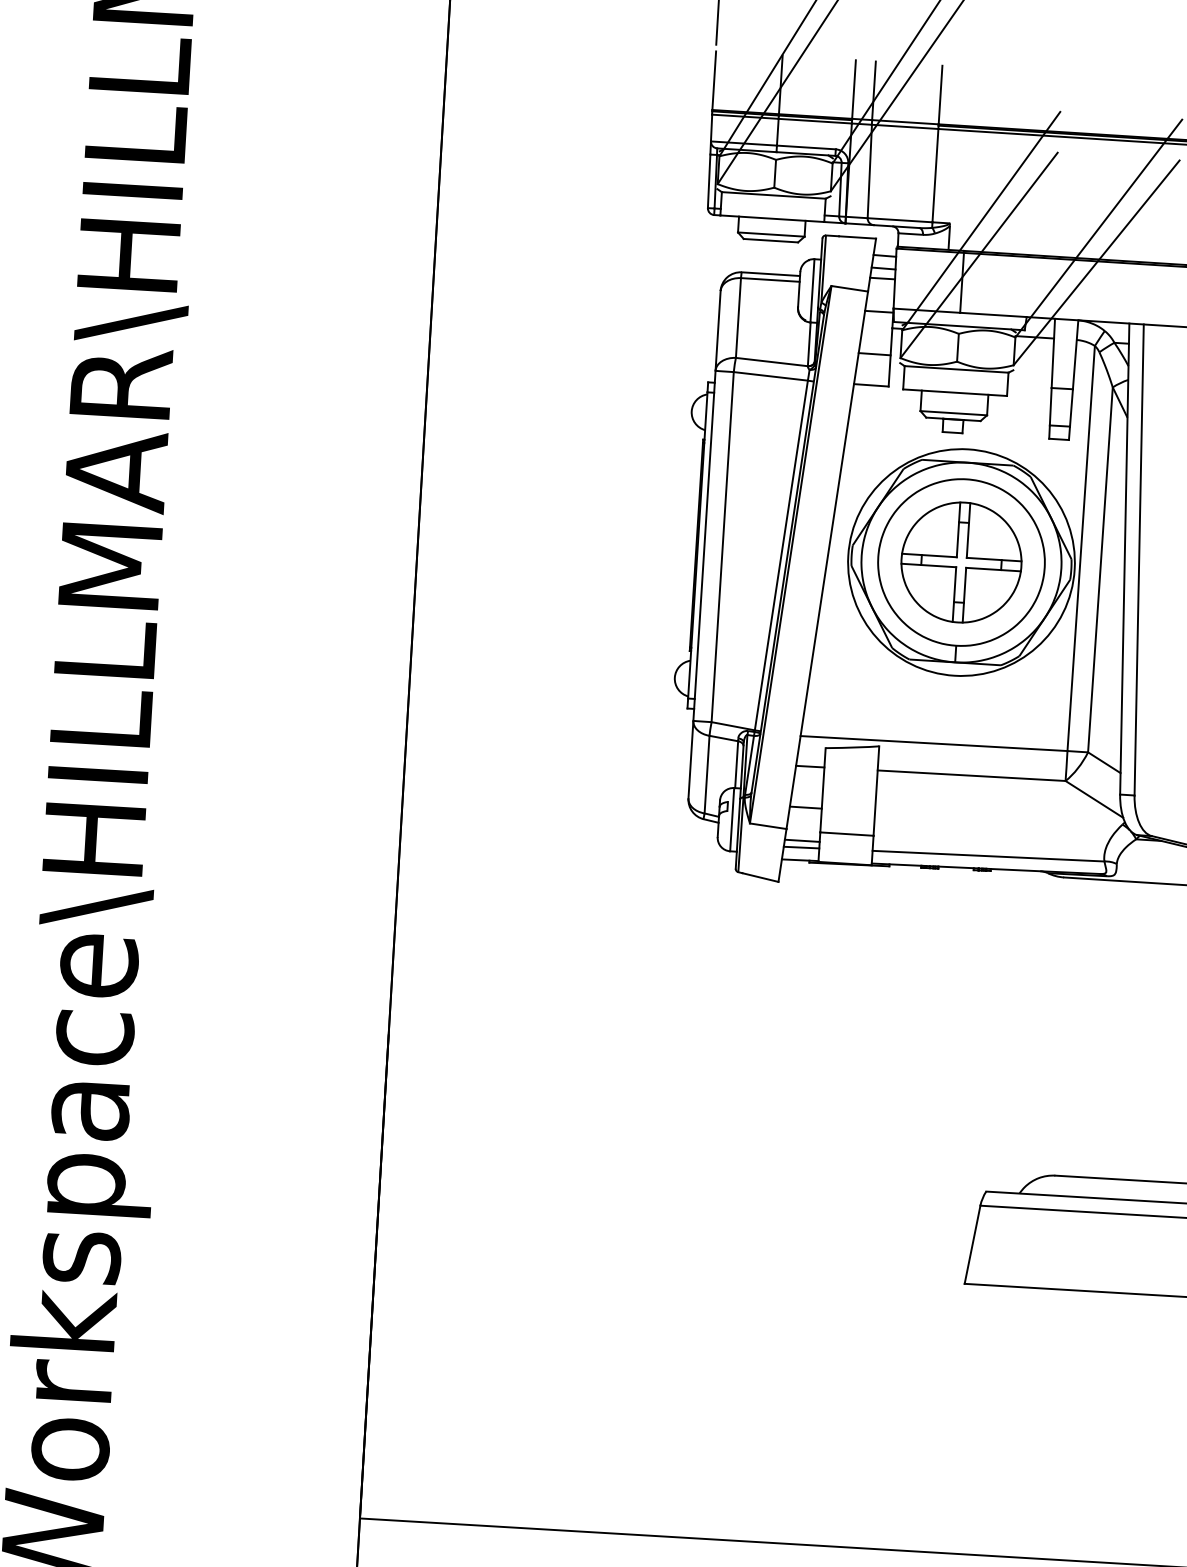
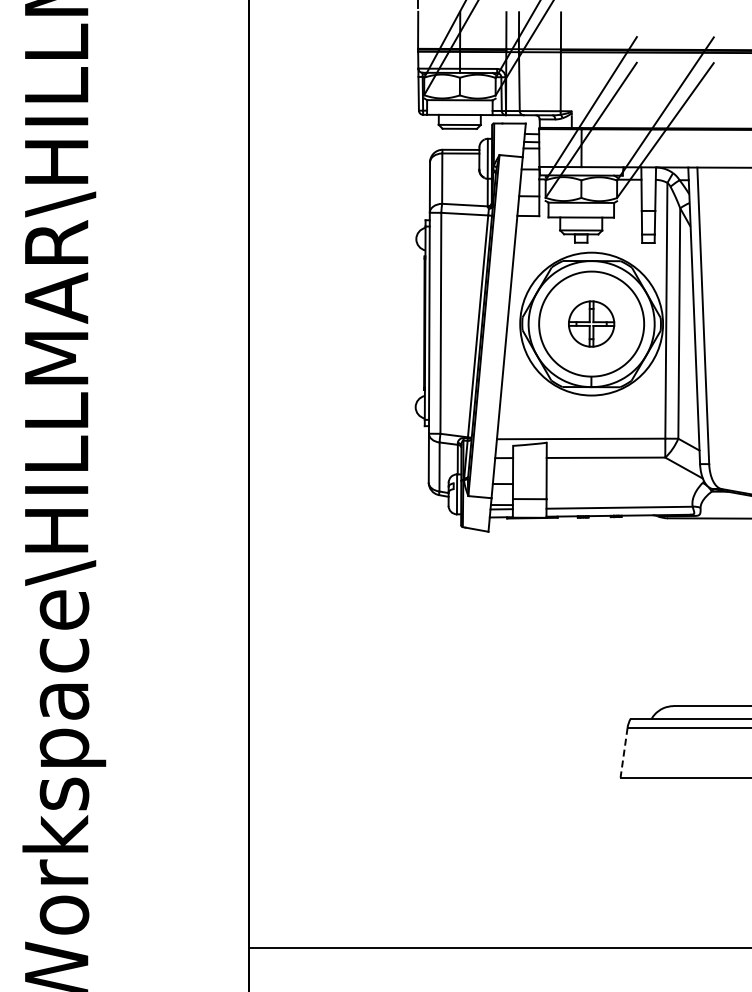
part: (961, 561) -> (591, 323), size x0.6
line: (973, 1246) -> (624, 753), solid -> dashed

